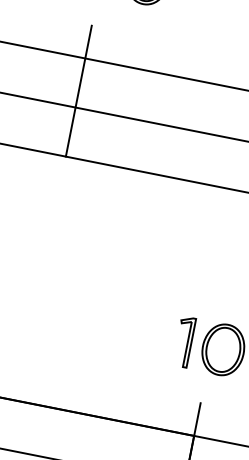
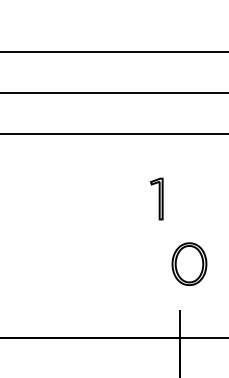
line: (78, 90) -> (31, 78), removed
part: (184, 341) -> (156, 198), moved

